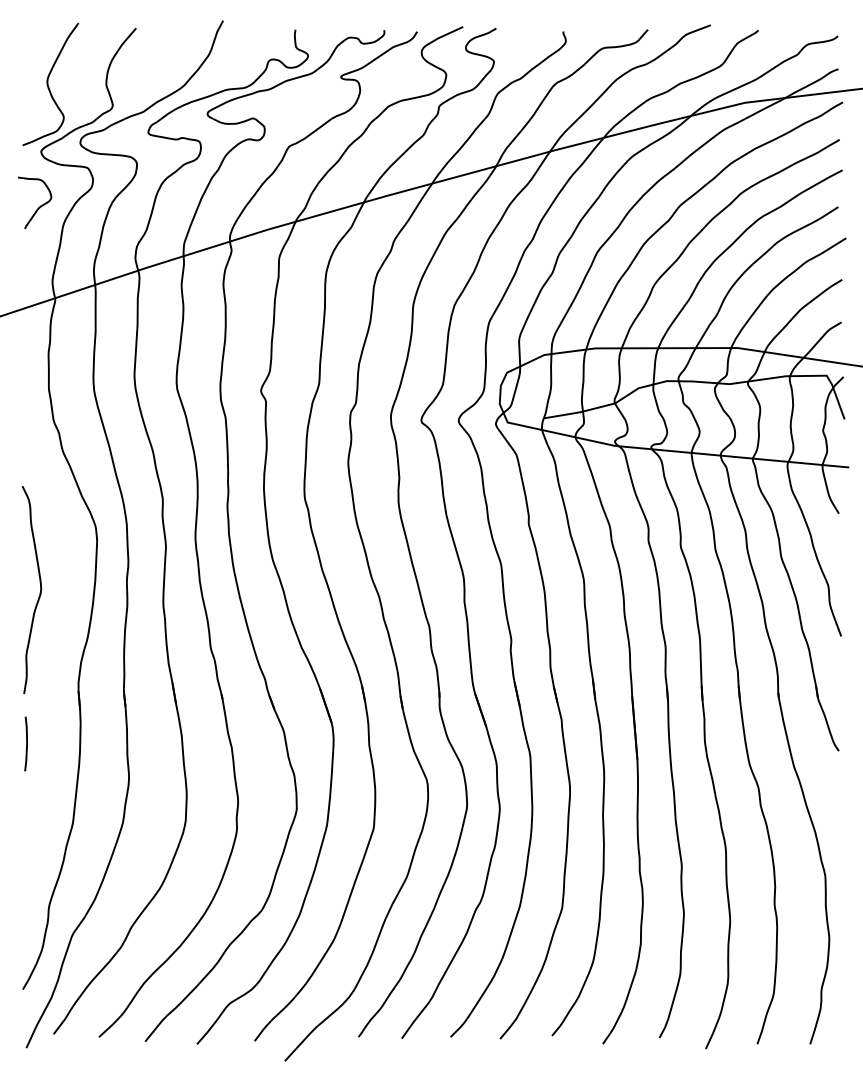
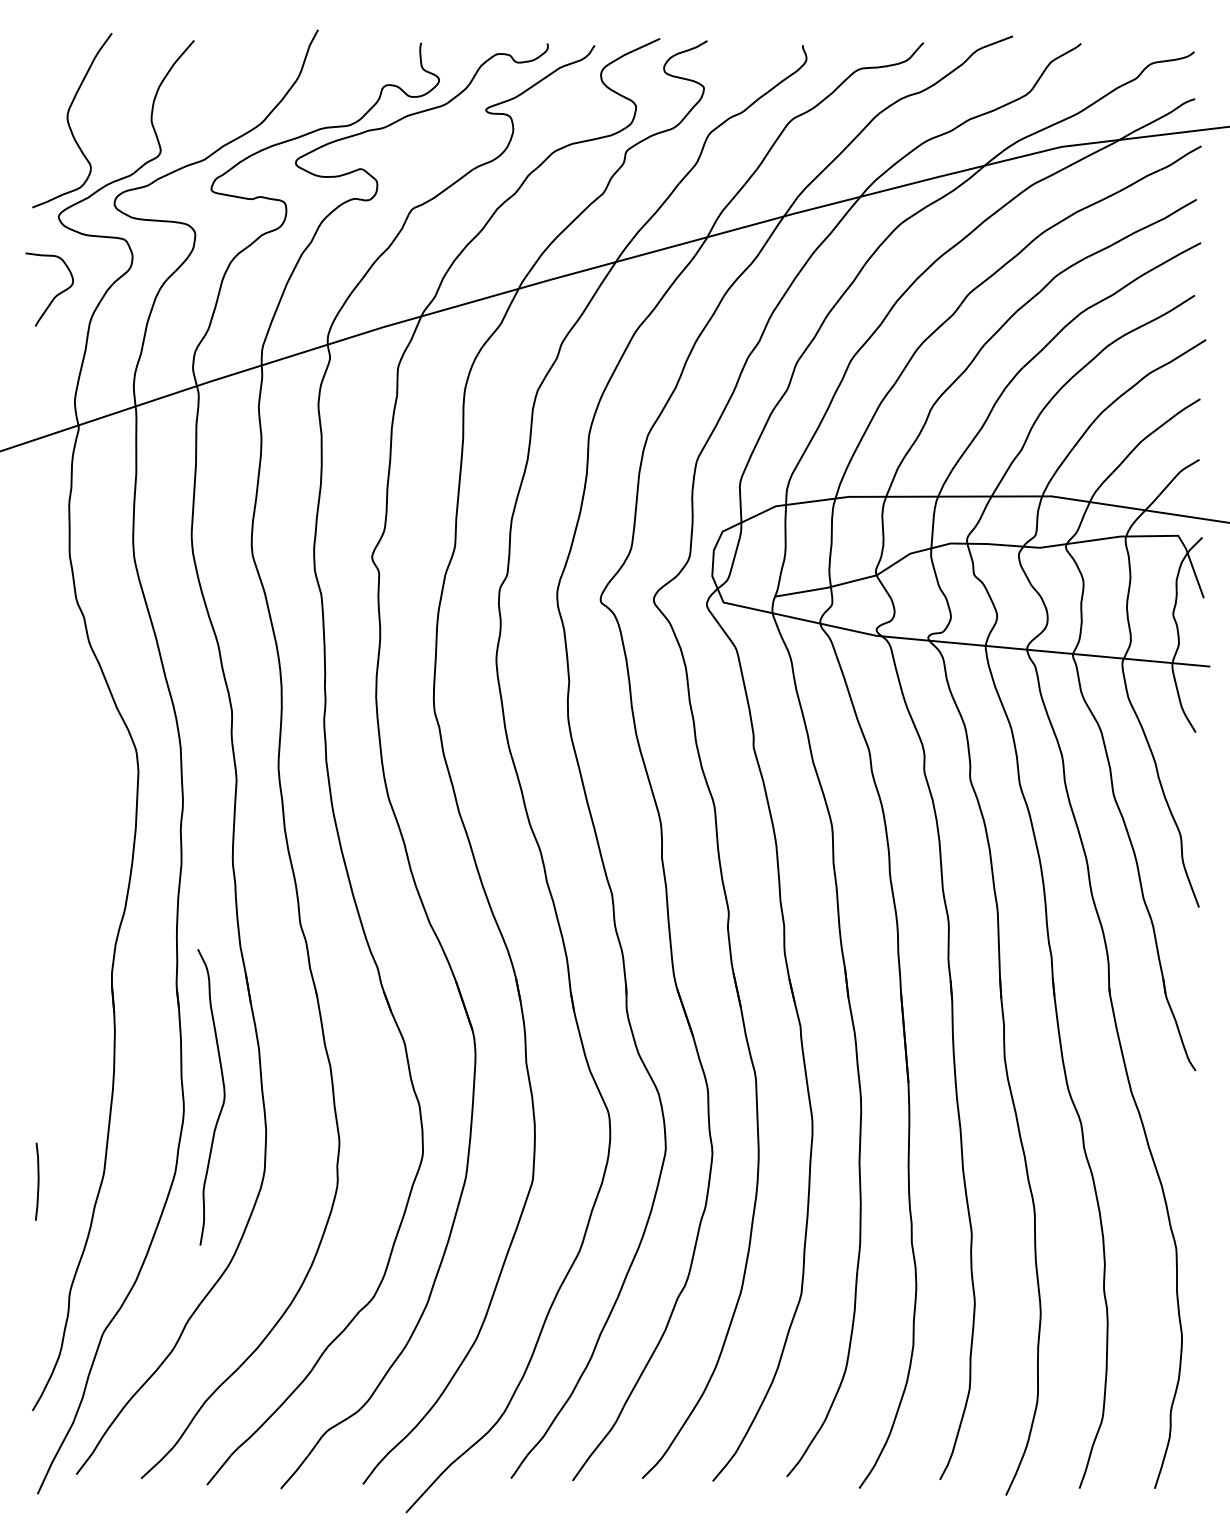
curve: (40, 590) -> (223, 1097), moved
curve: (26, 743) -> (37, 1181), moved

